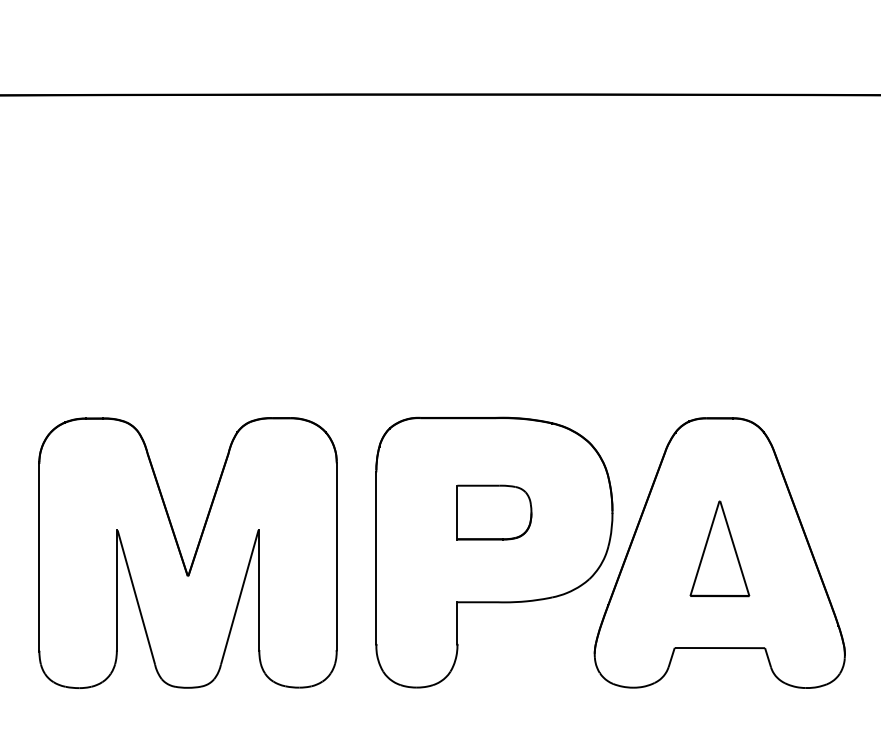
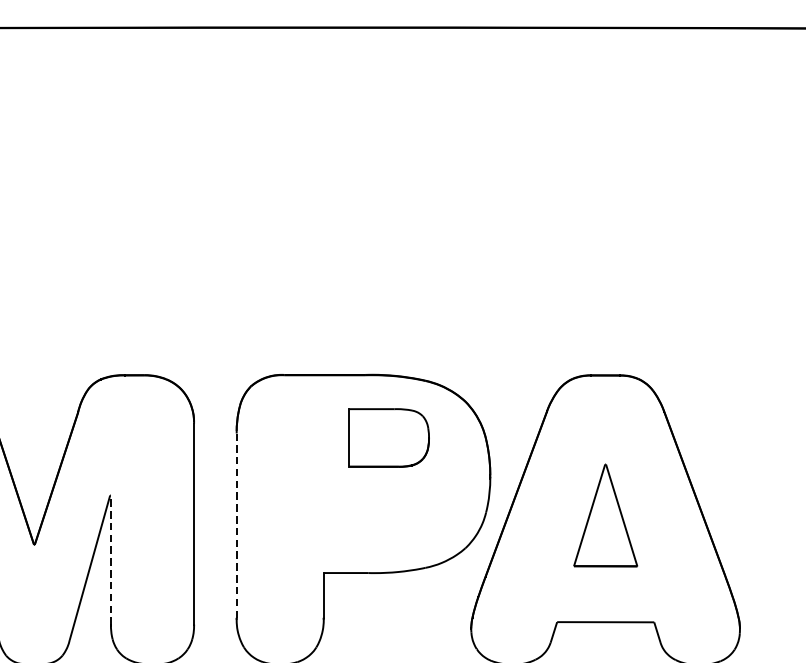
part: (494, 512) -> (389, 437), moved
line: (376, 558) -> (236, 526), solid -> dashed
line: (259, 589) -> (111, 559), solid -> dashed

